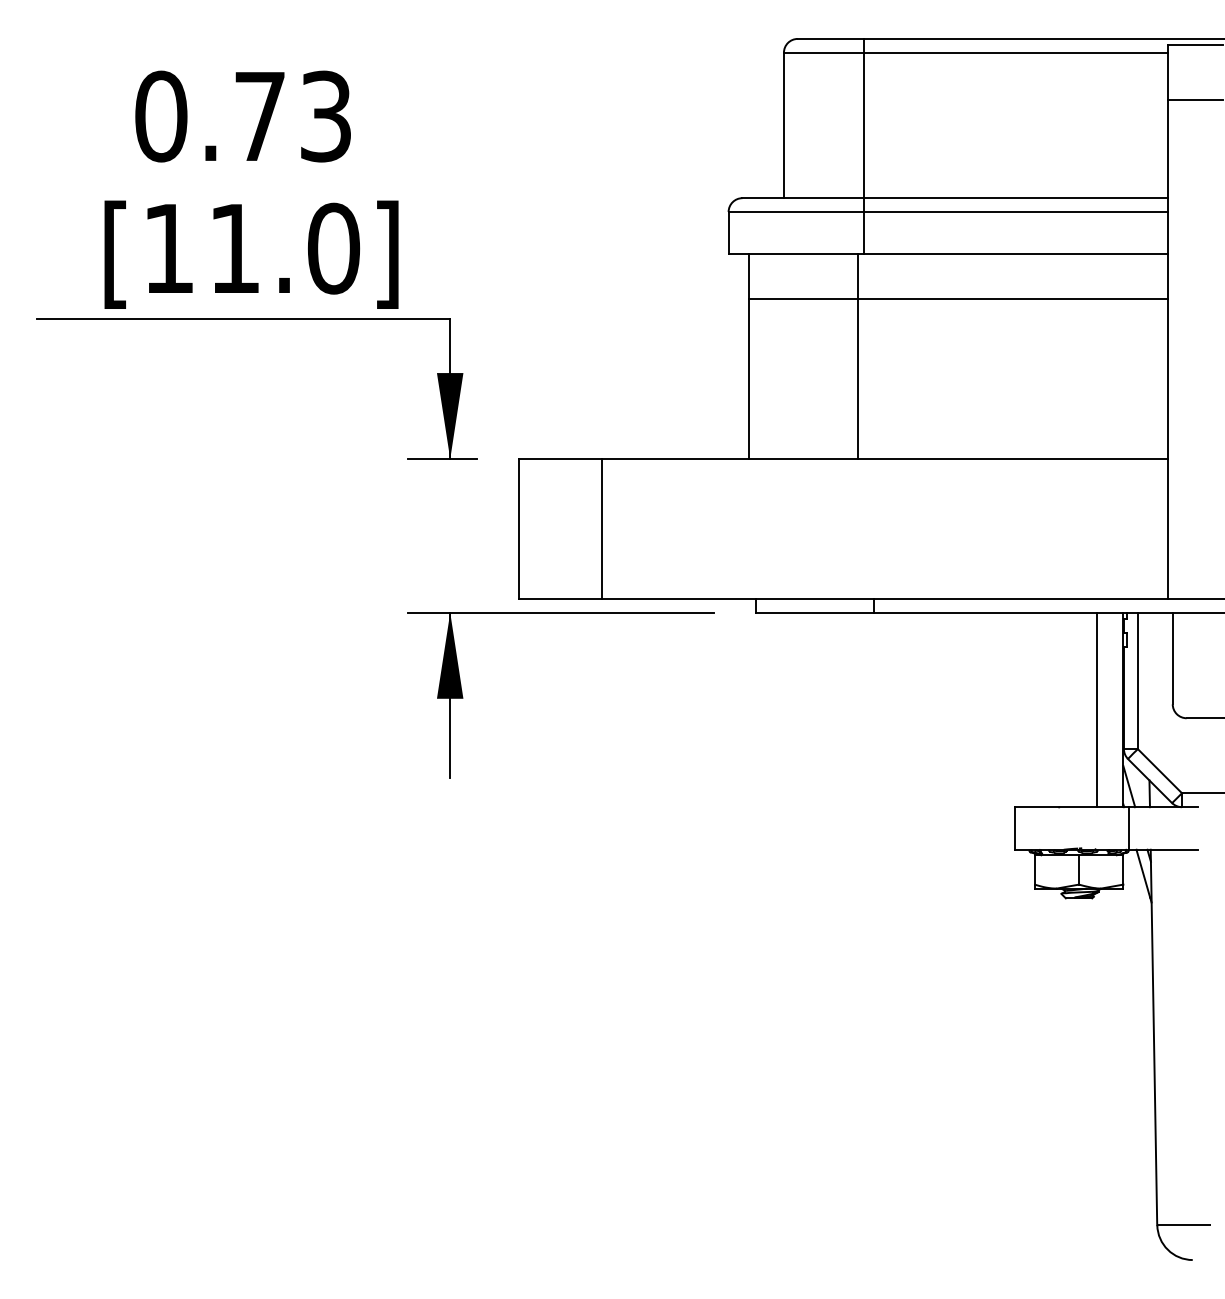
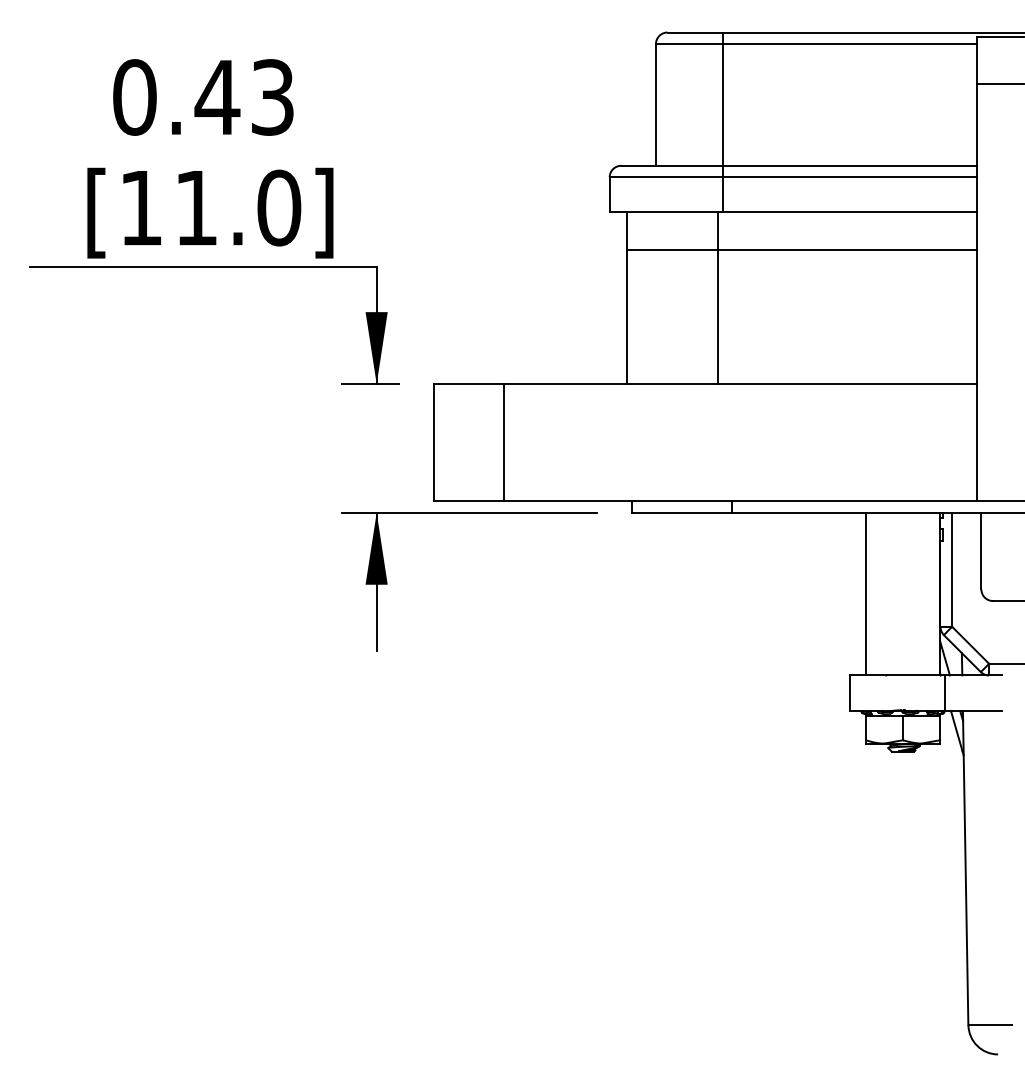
text: (259, 116) -> (217, 97), 0.73 -> 0.43
line: (1096, 709) -> (865, 593), moved

